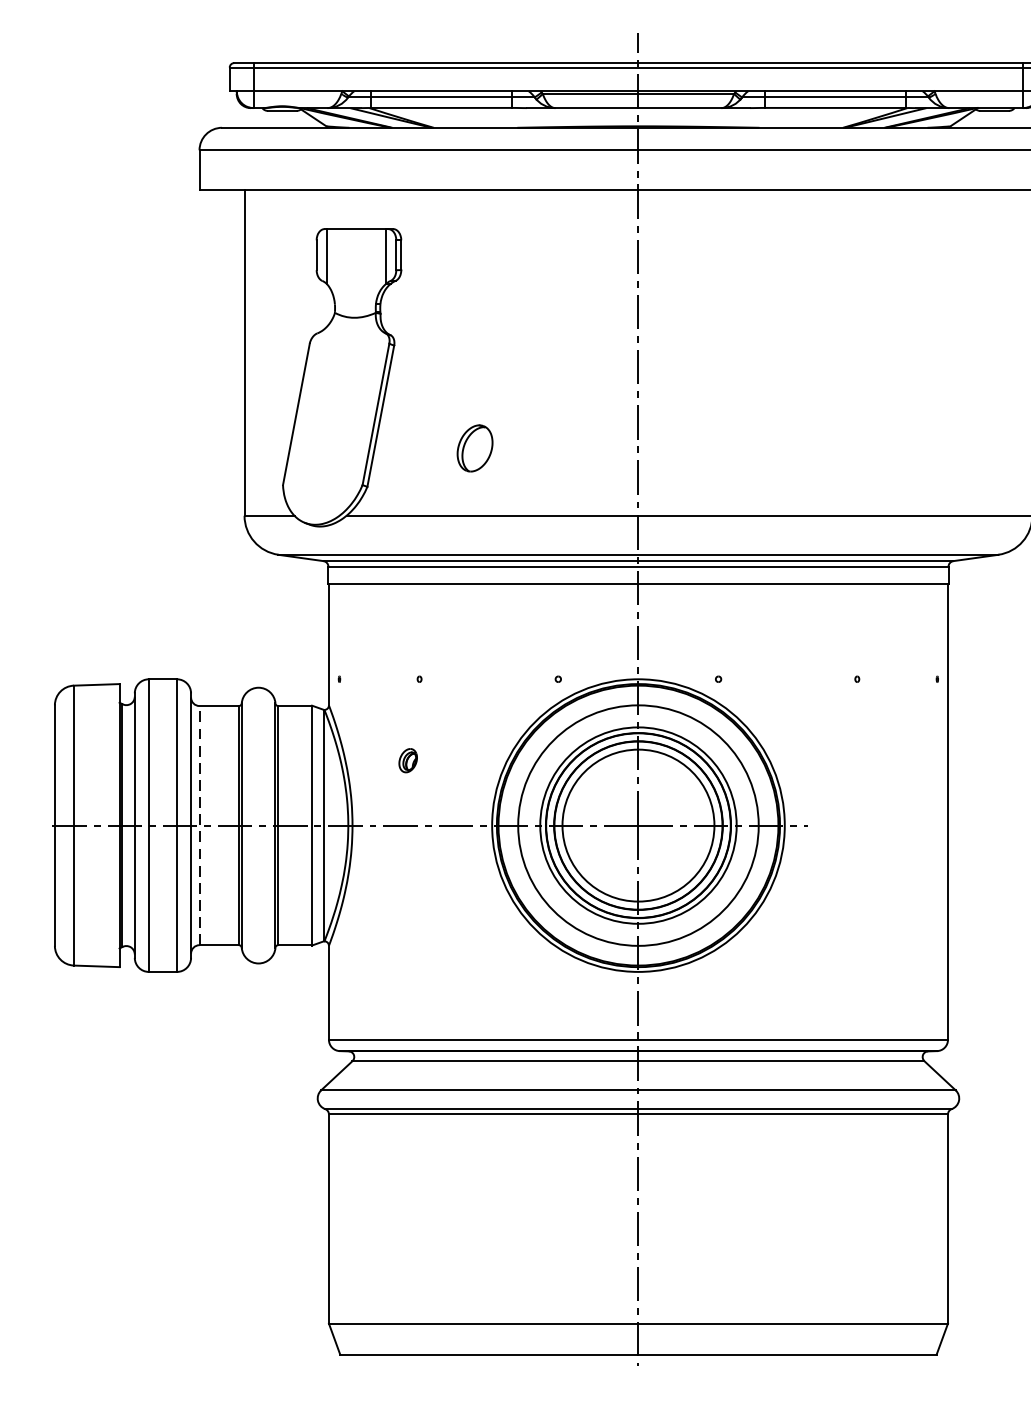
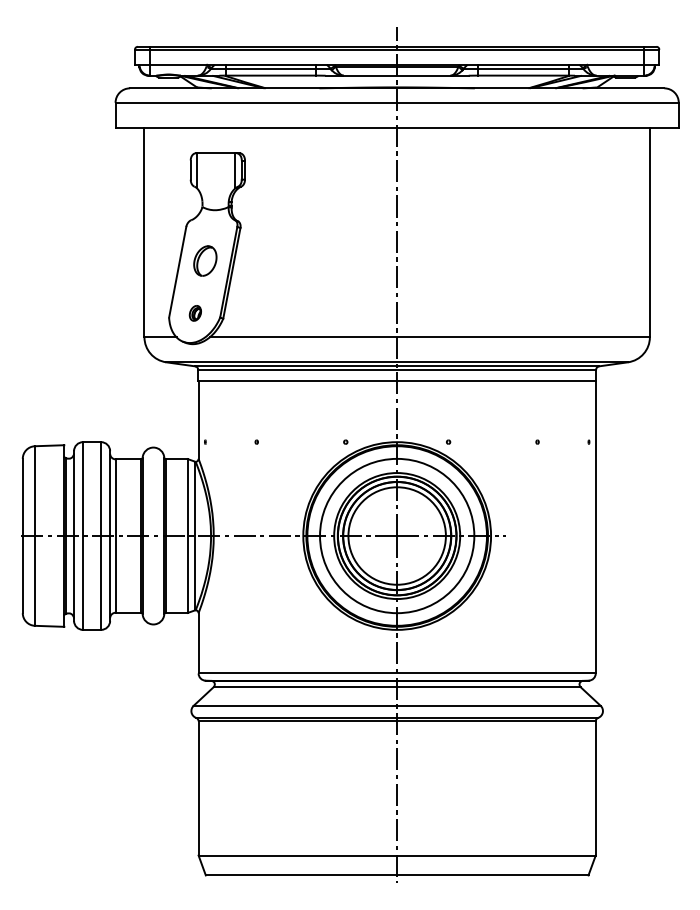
part: (475, 447) -> (205, 260), moved
part: (406, 760) -> (194, 313), moved
line: (199, 826) -> (115, 536), dashed -> solid

